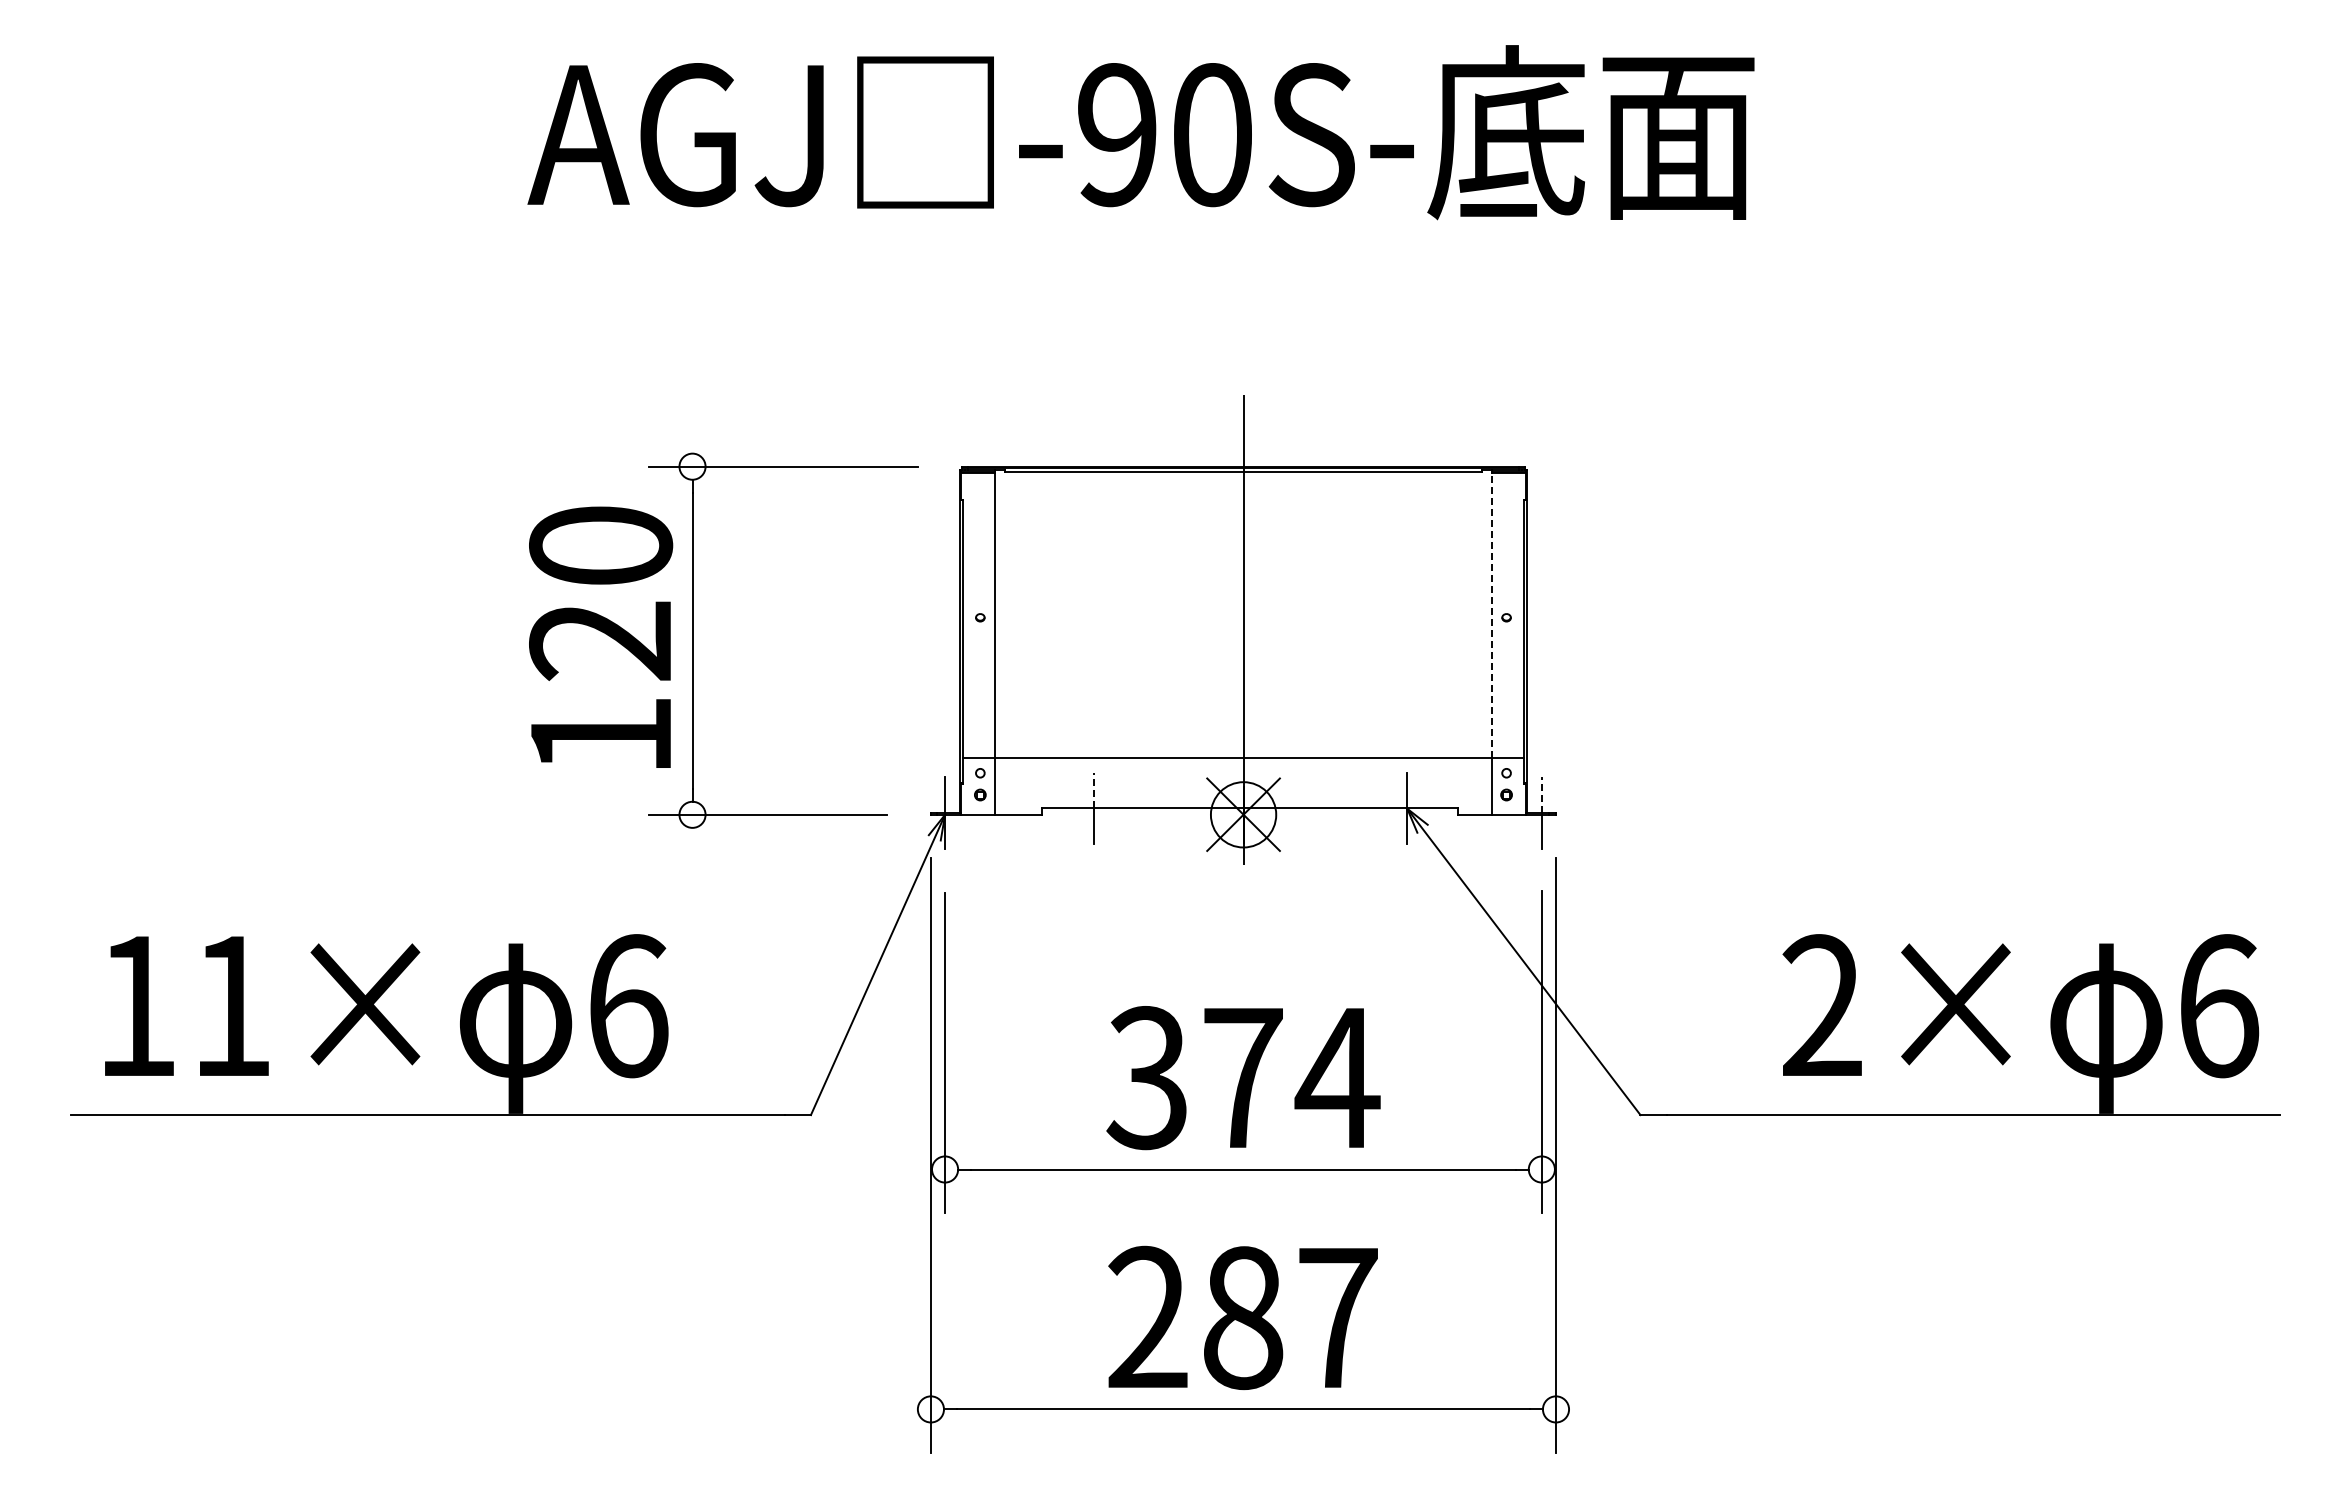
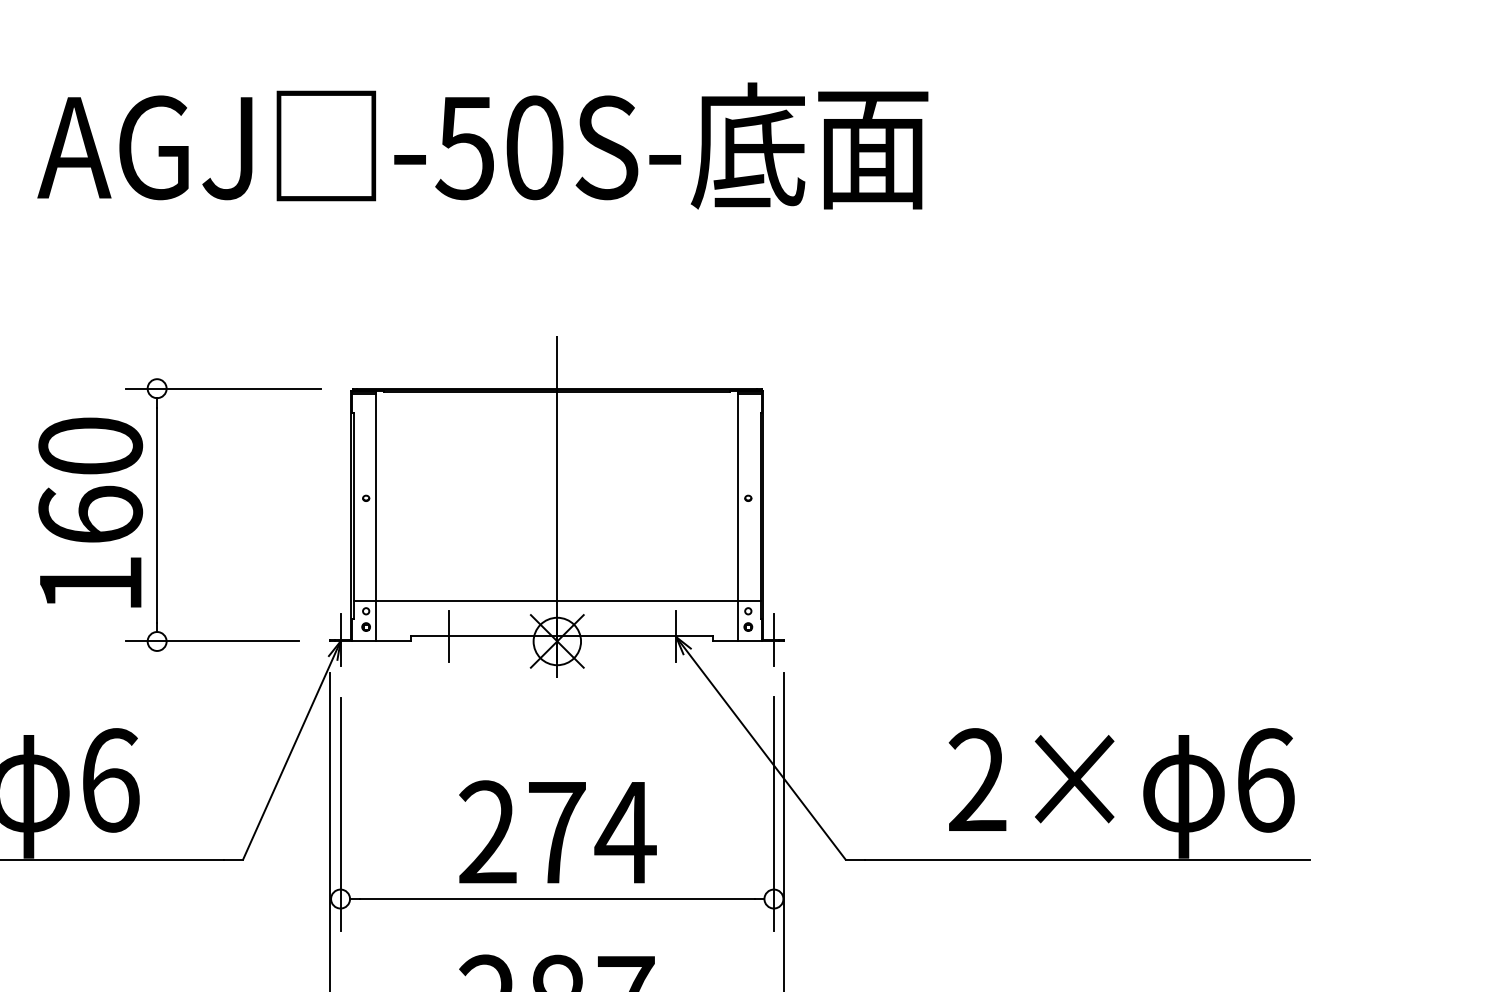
text: (1115, 135) -> (464, 148), -90S- -> -50S-
line: (1492, 615) -> (738, 496), dashed -> solid
text: (601, 640) -> (91, 514), 120 -> 160
line: (1093, 789) -> (448, 623), dashed -> solid
line: (1541, 795) -> (773, 627), dashed -> solid
text: (1146, 1078) -> (486, 832), 374 -> 274

